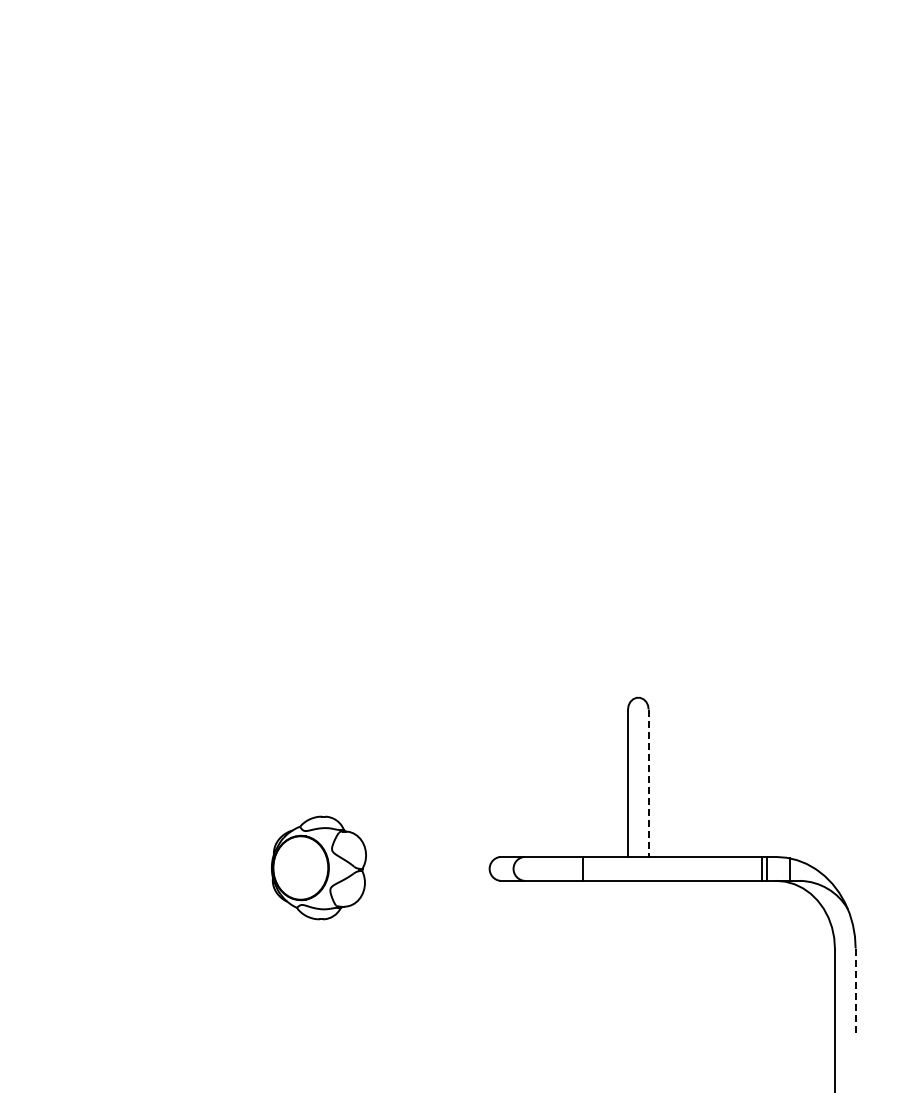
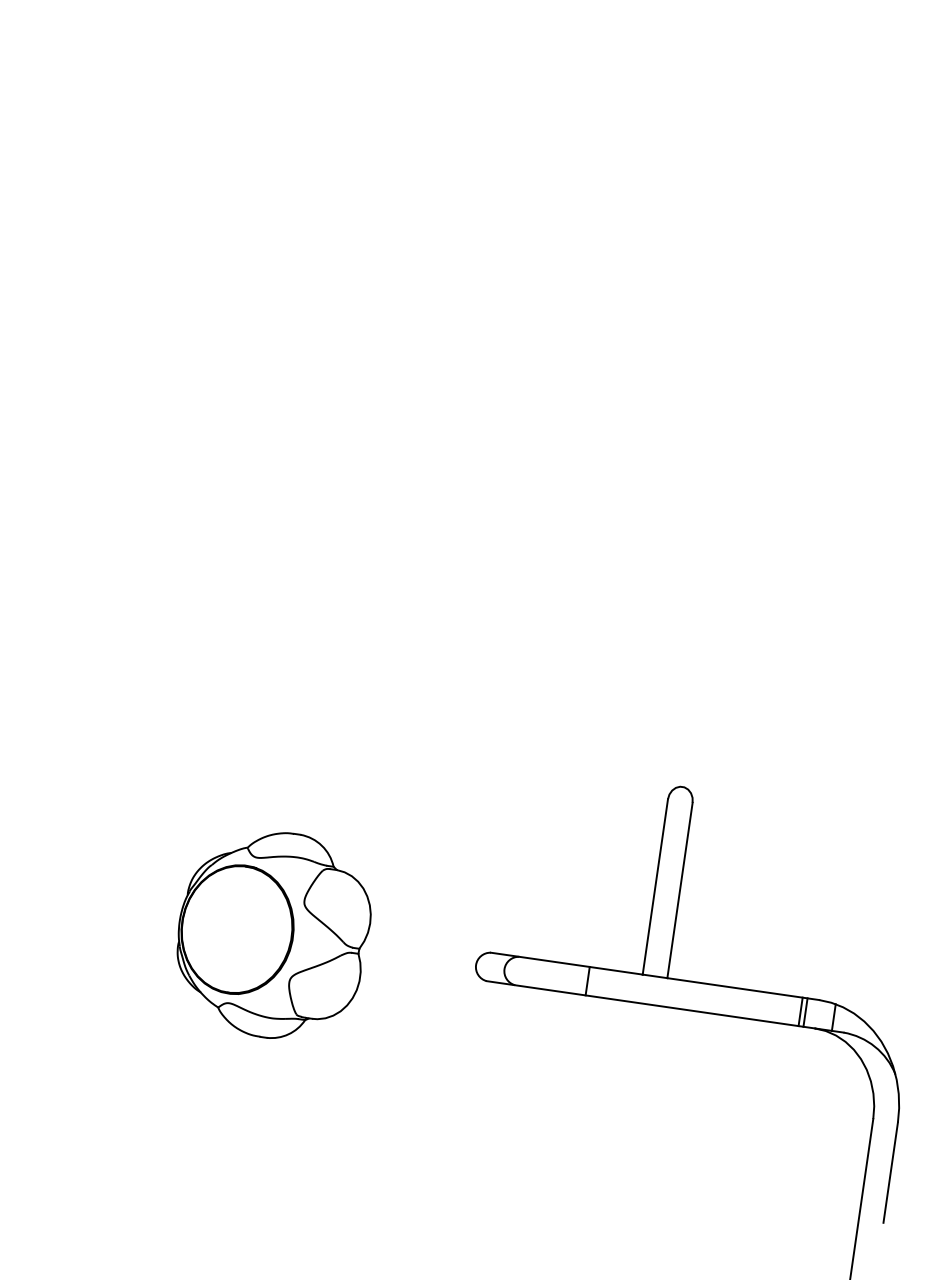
line: (648, 783) -> (679, 890), dashed -> solid
part: (318, 867) -> (272, 934), size x1.67
line: (855, 991) -> (890, 1173), dashed -> solid

